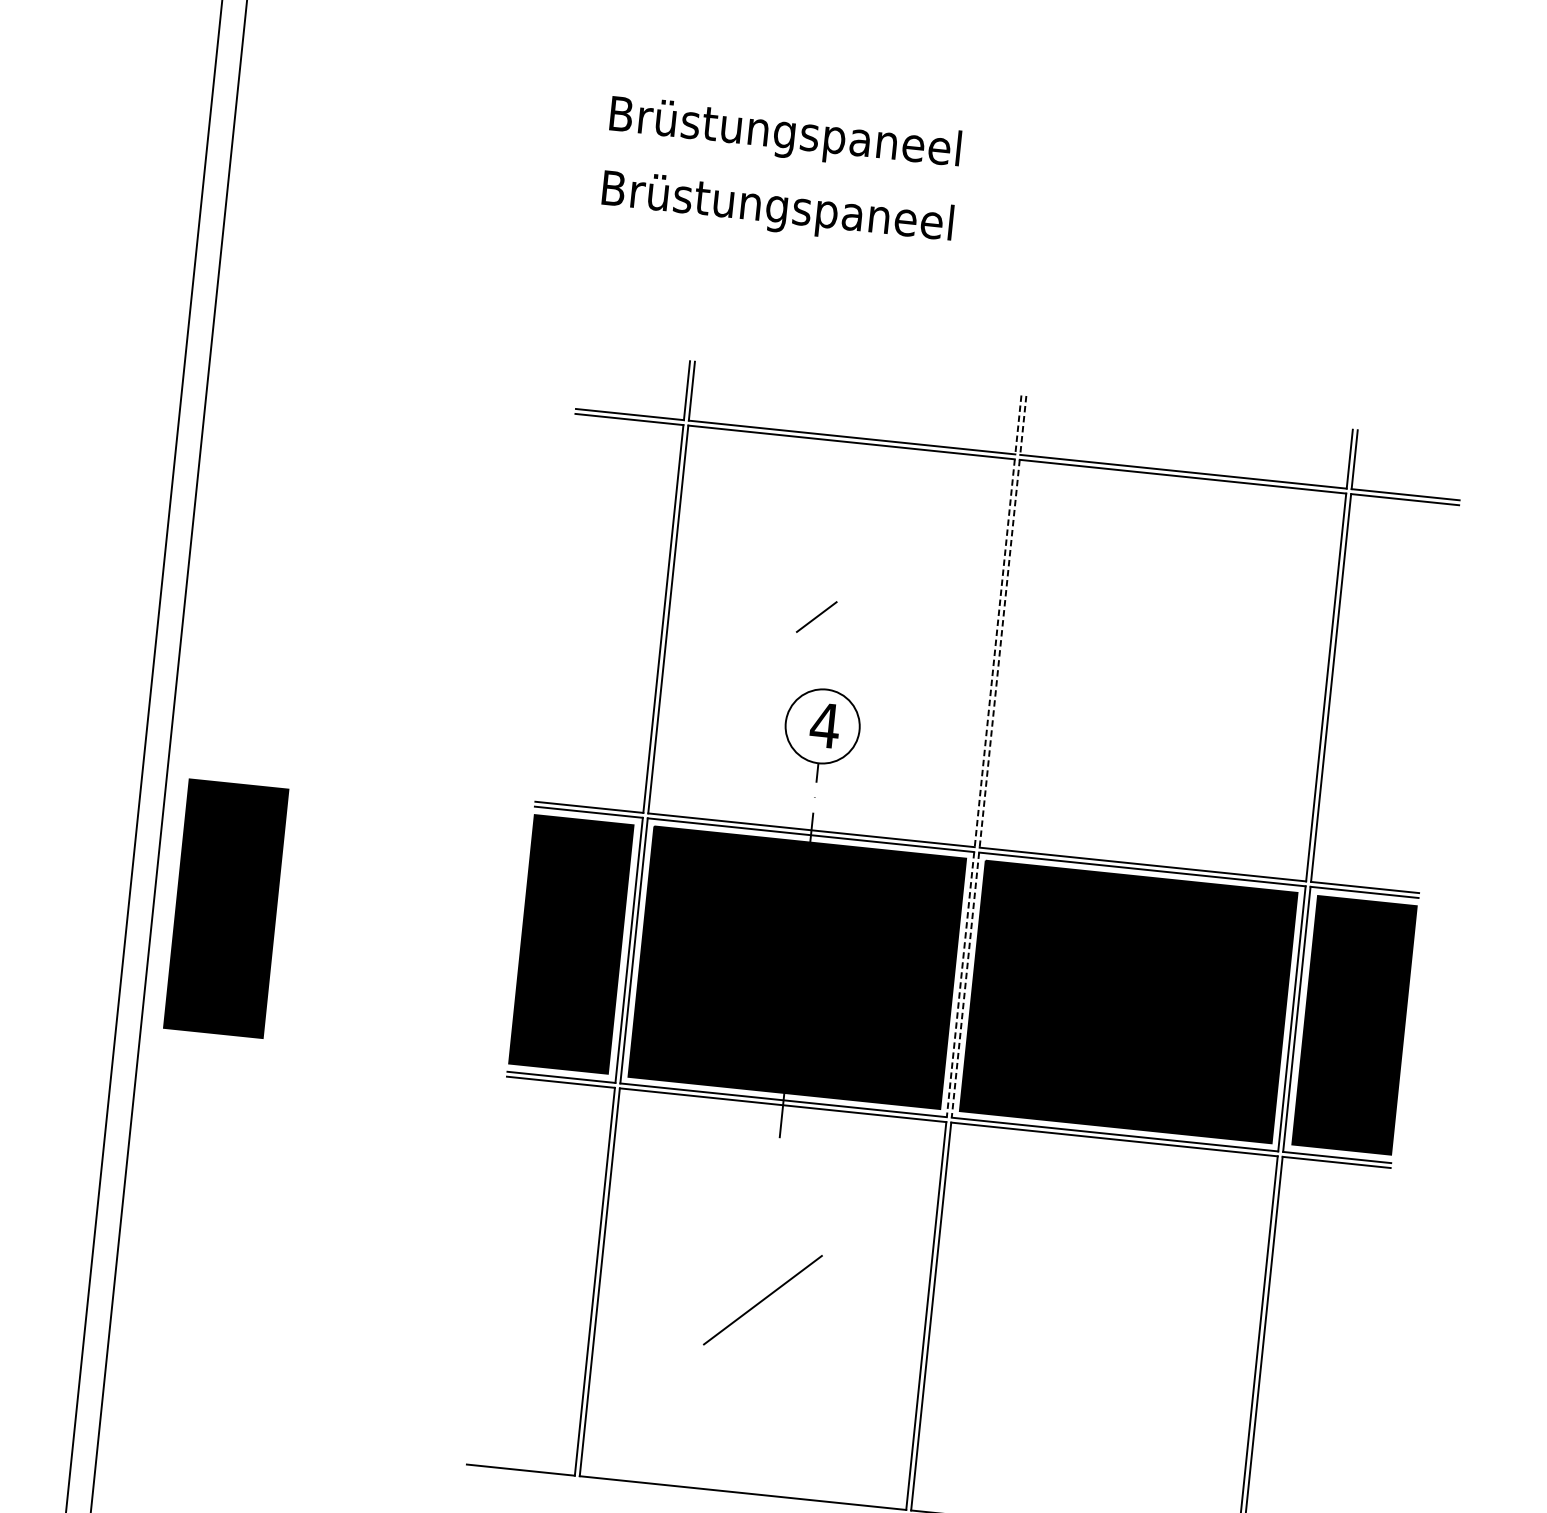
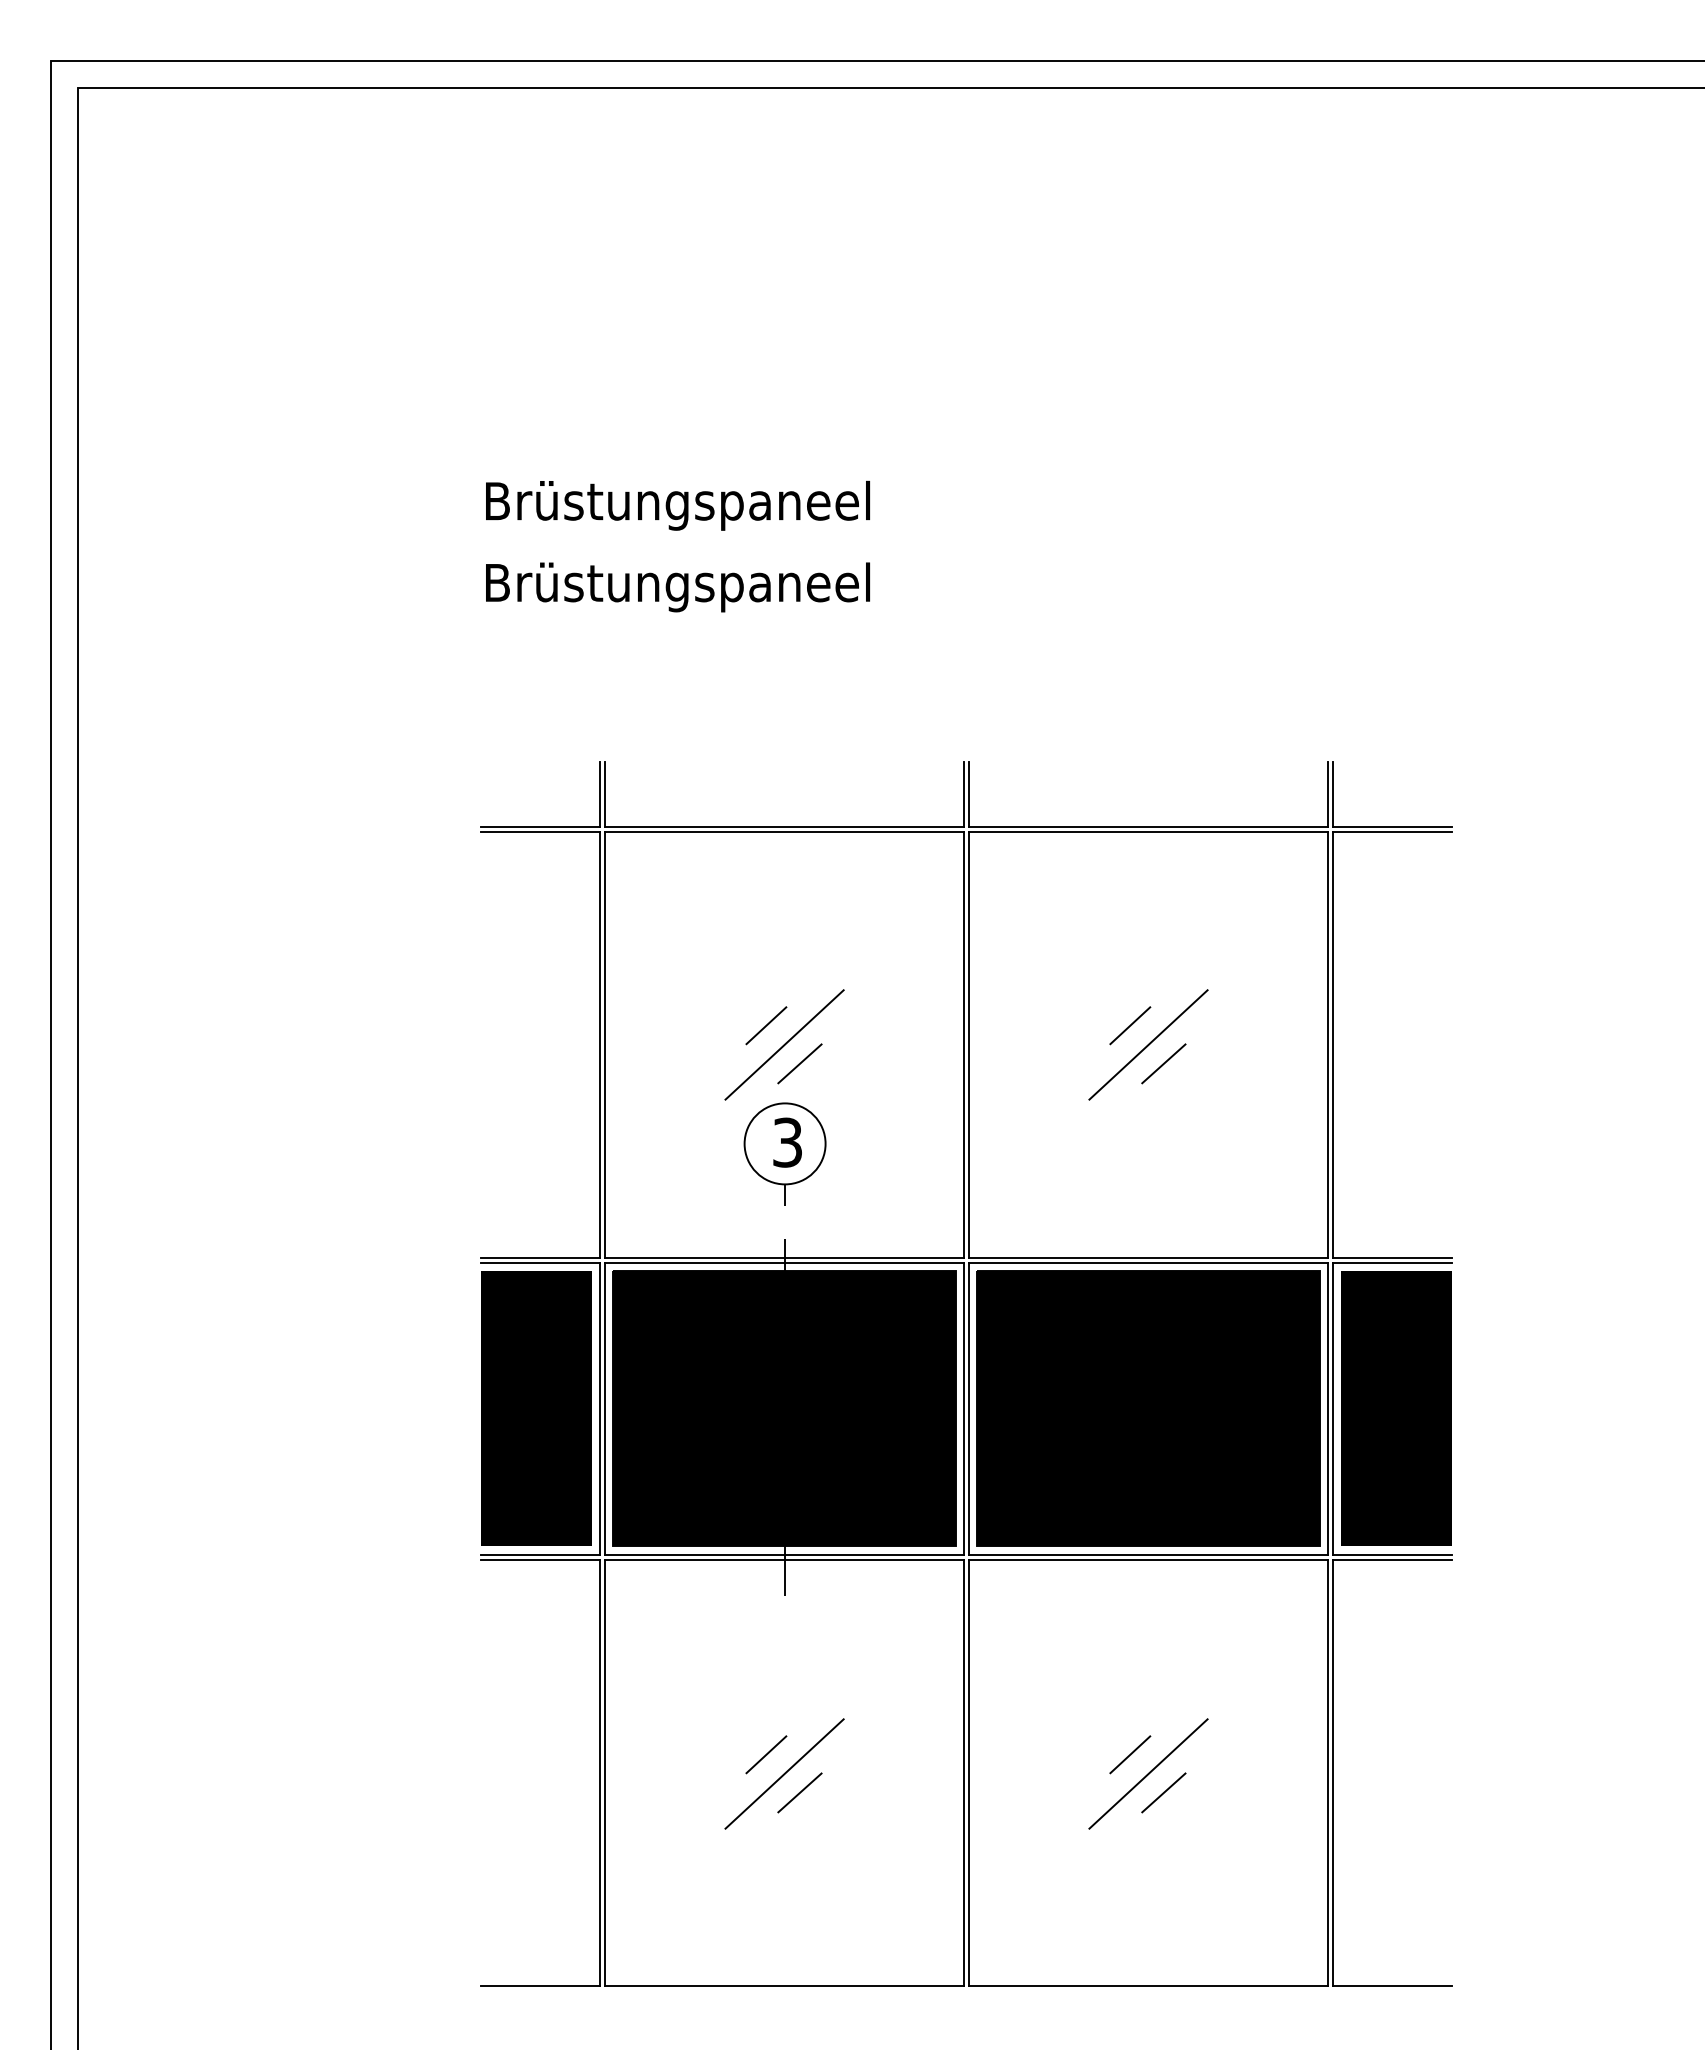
line: (1018, 425) -> (963, 794), dashed -> solid
line: (1023, 425) -> (969, 794), dashed -> solid
line: (831, 635) -> (784, 1044), added
line: (1148, 651) -> (1130, 1025), added
line: (994, 653) -> (963, 1045), dashed -> solid
line: (843, 654) -> (799, 1063), added
line: (999, 654) -> (969, 1045), dashed -> solid
line: (1162, 670) -> (1148, 1044), added
line: (1174, 688) -> (1163, 1063), added
text: (825, 725) -> (787, 1142), 4 -> 3
part: (226, 908) -> (157, 1408), removed
line: (960, 984) -> (963, 1408), dashed -> solid
line: (965, 984) -> (969, 1408), dashed -> solid
line: (748, 1280) -> (766, 1754), added
line: (1079, 1314) -> (1130, 1754), added
line: (774, 1318) -> (799, 1792), added
line: (1094, 1333) -> (1148, 1773), added
line: (1106, 1352) -> (1163, 1792), added

